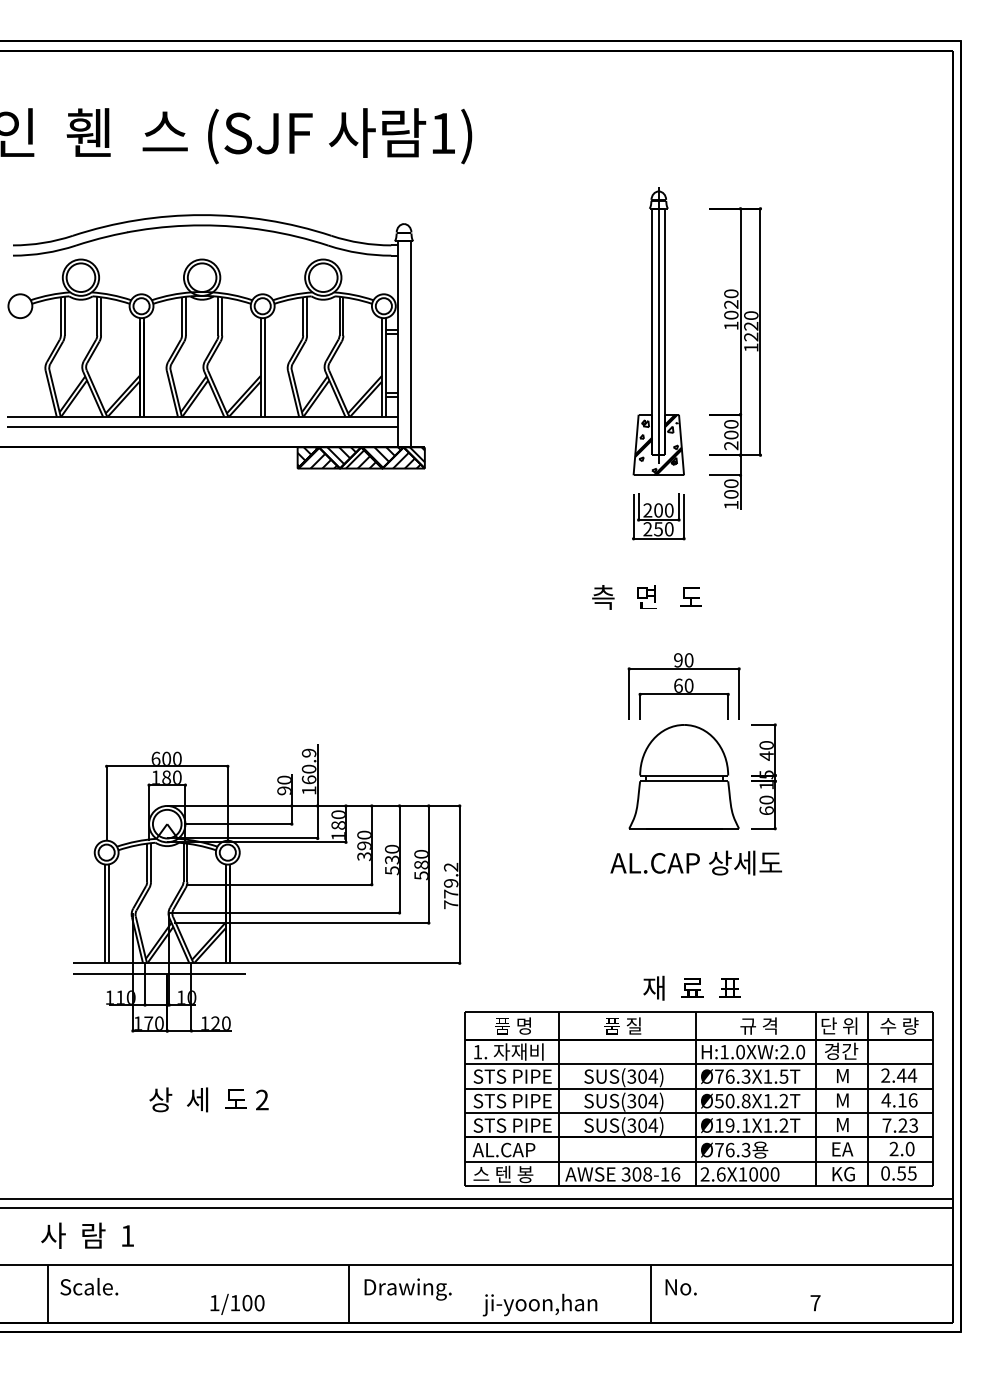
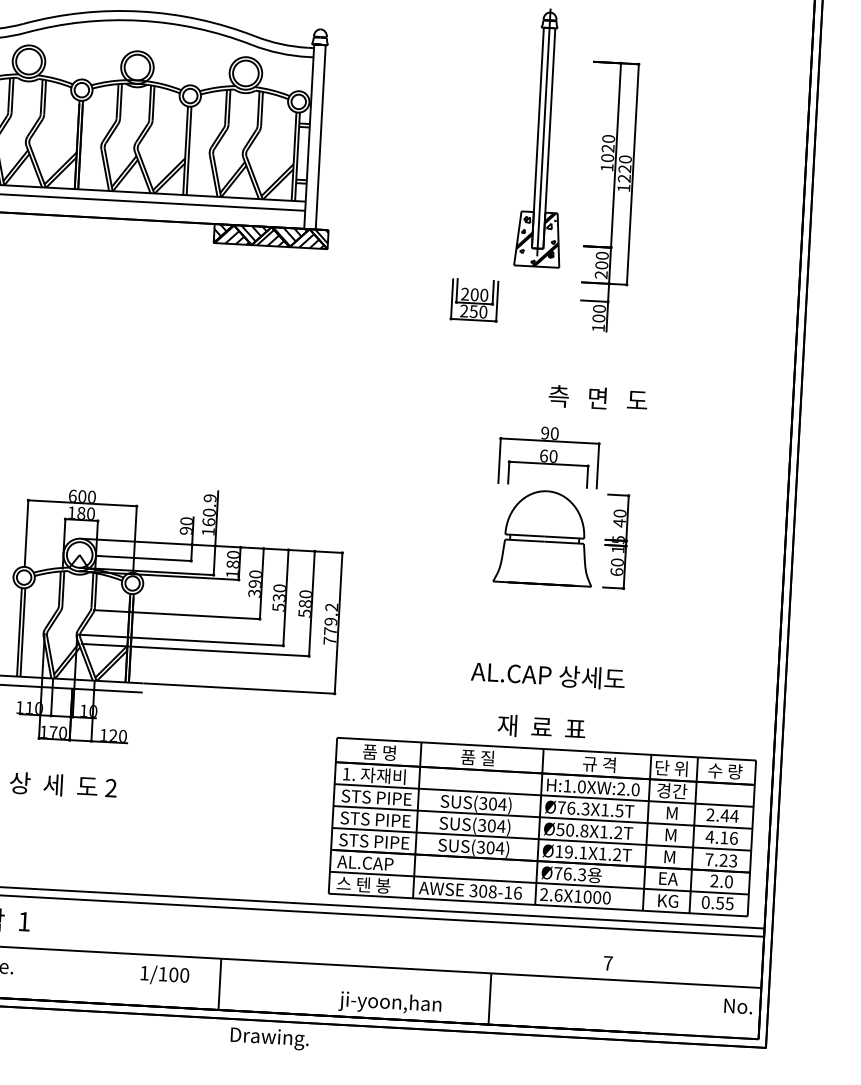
part: (735, 358) -> (609, 197), moved
part: (658, 516) -> (474, 300), moved
text: (646, 597) -> (597, 398), moved
text: (695, 862) -> (547, 674), moved
text: (208, 1099) -> (63, 785), moved
text: (680, 1287) -> (737, 1006), moved
text: (407, 1289) -> (269, 1038), moved
text: (237, 1303) -> (164, 974), moved
text: (815, 1303) -> (608, 963), moved

